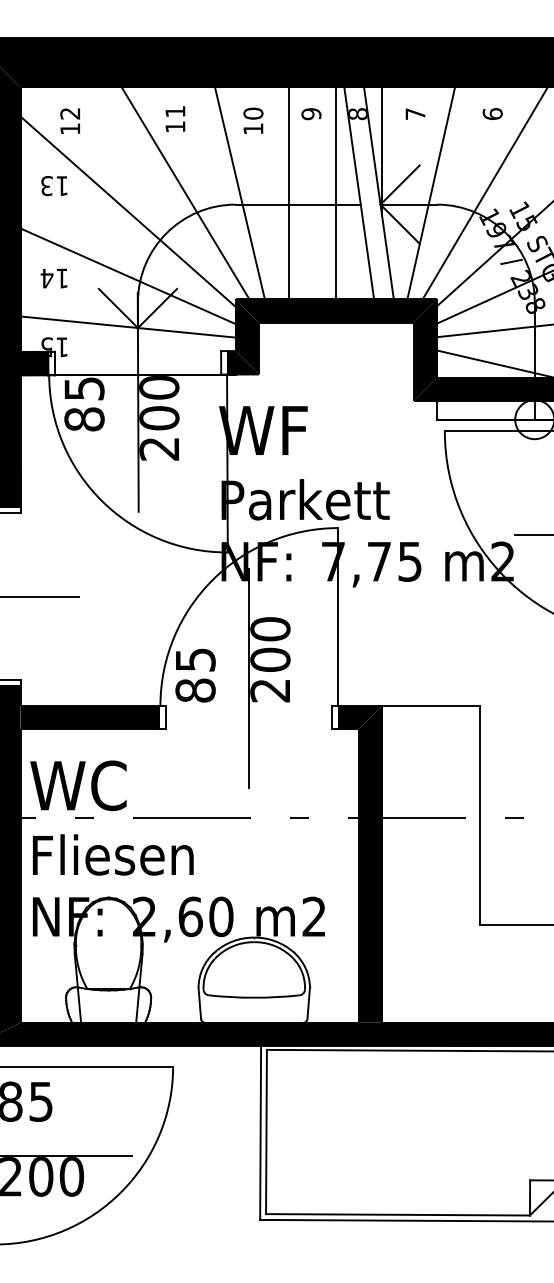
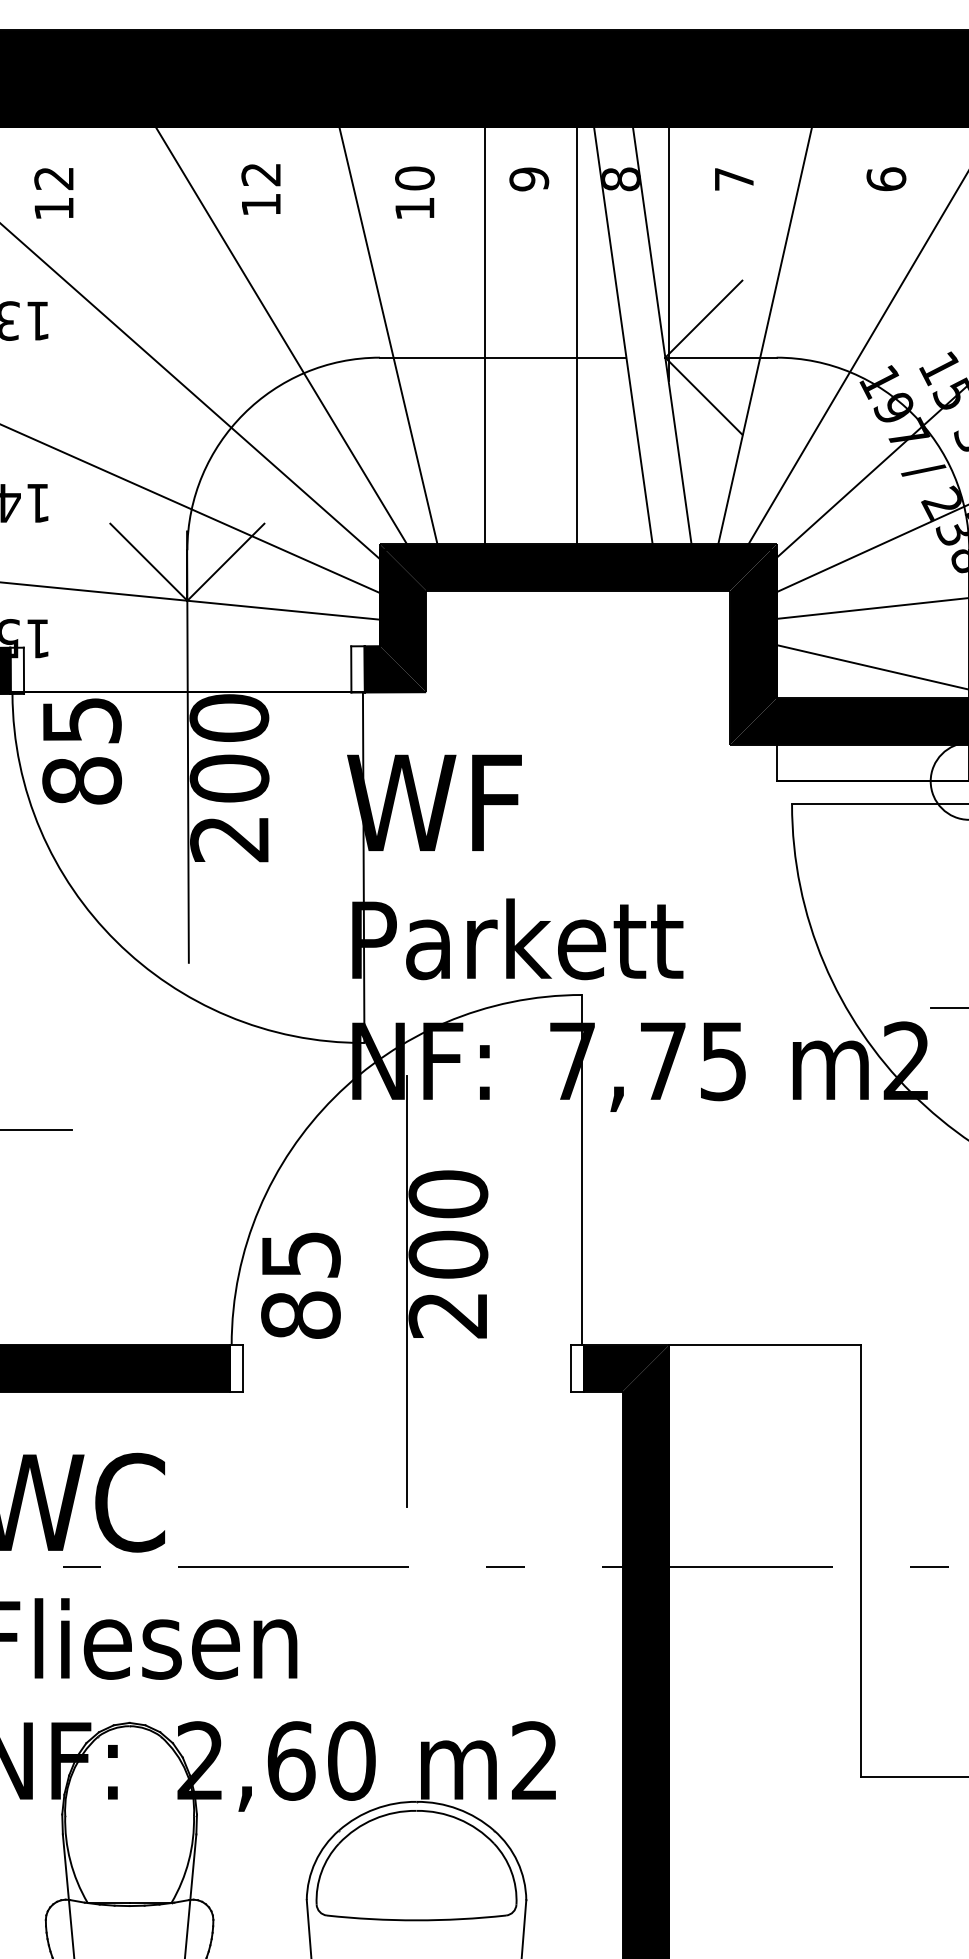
text: (175, 111) -> (261, 174), 11 -> 12

